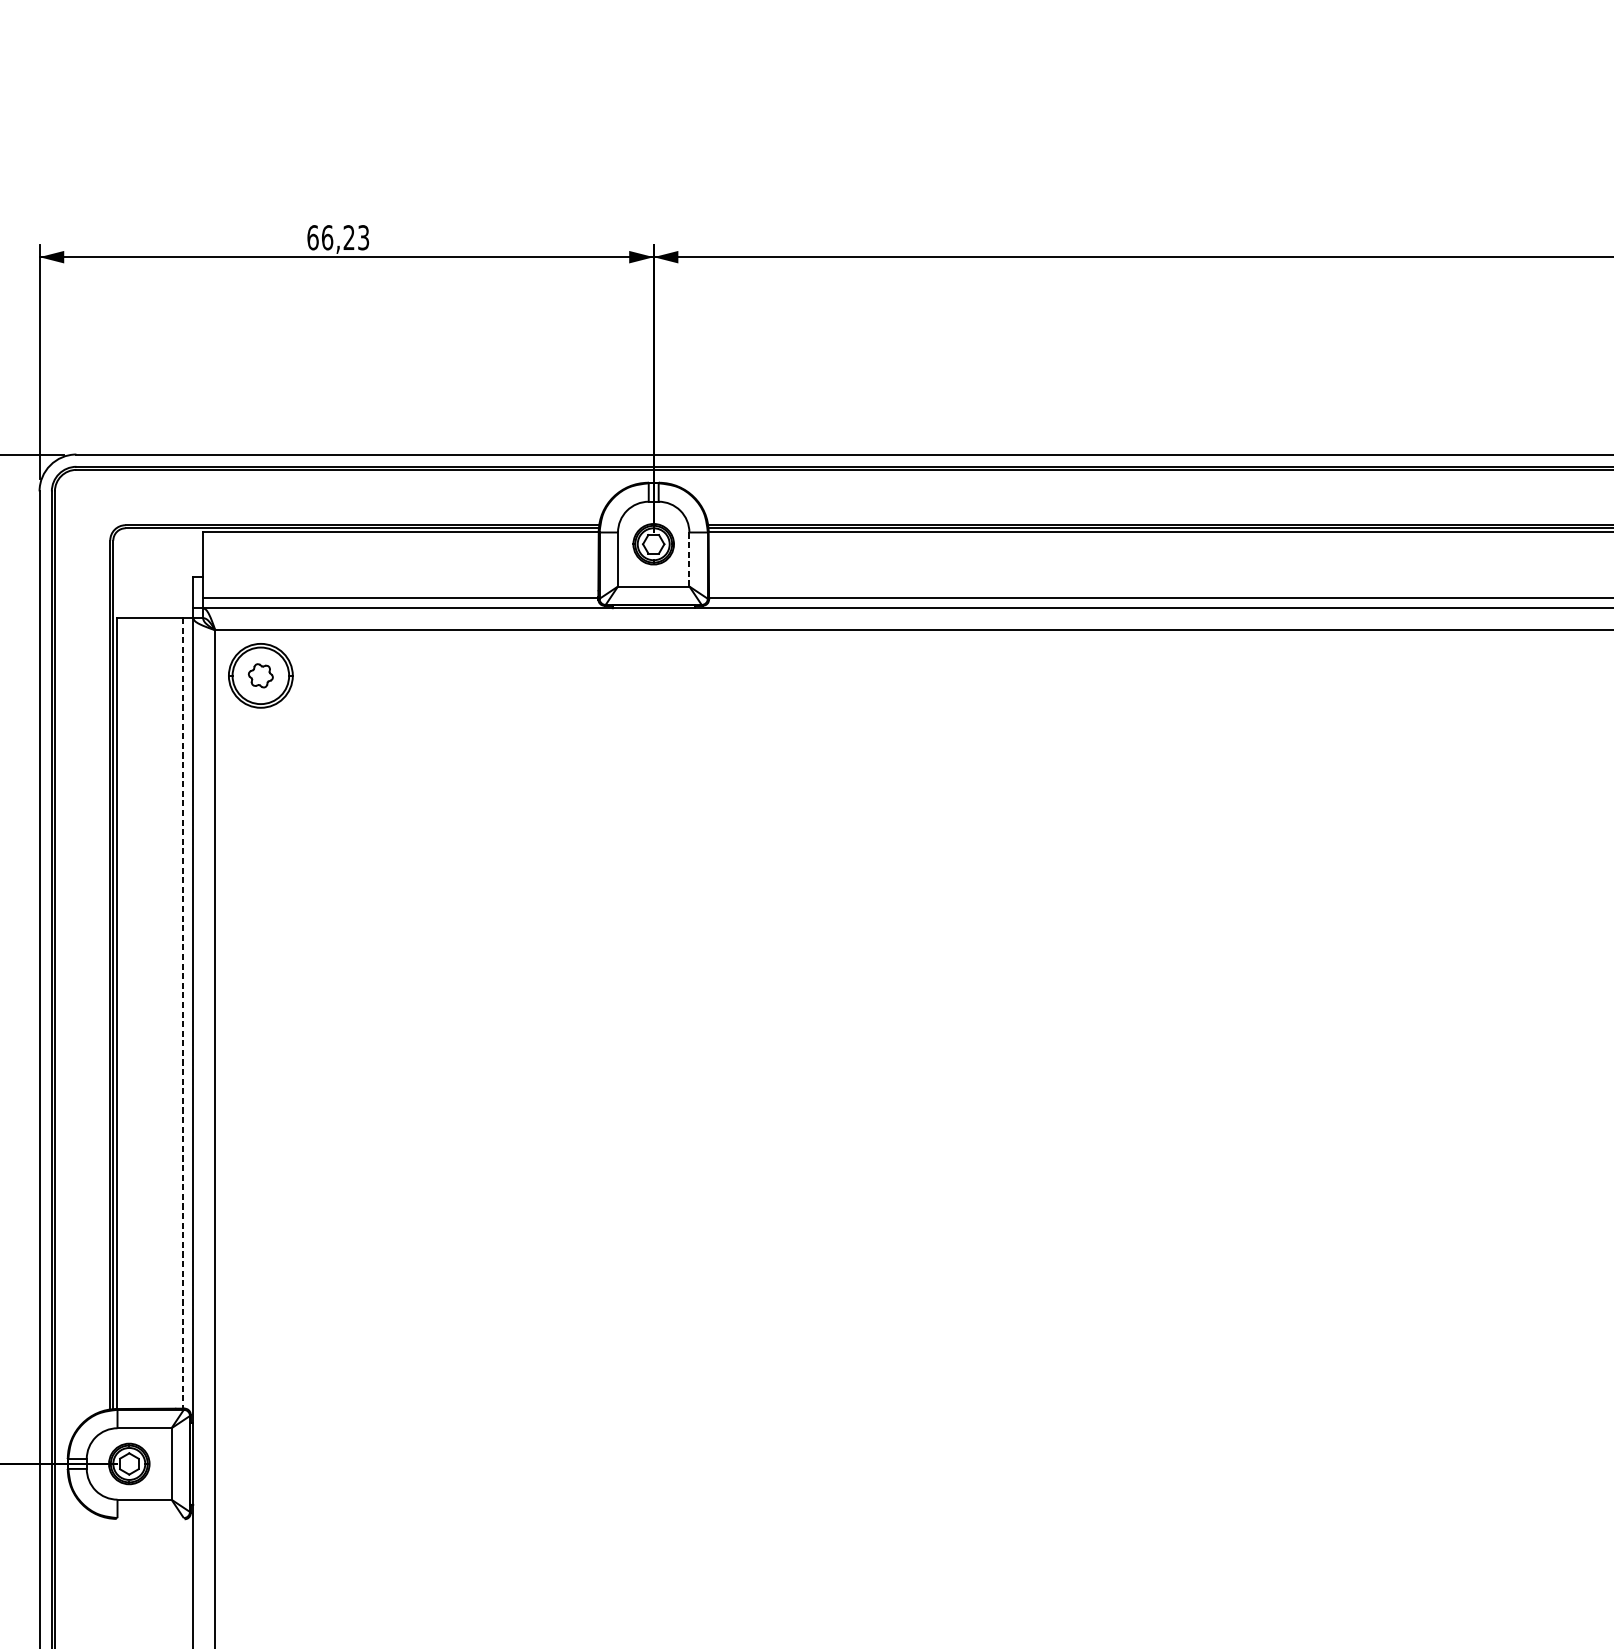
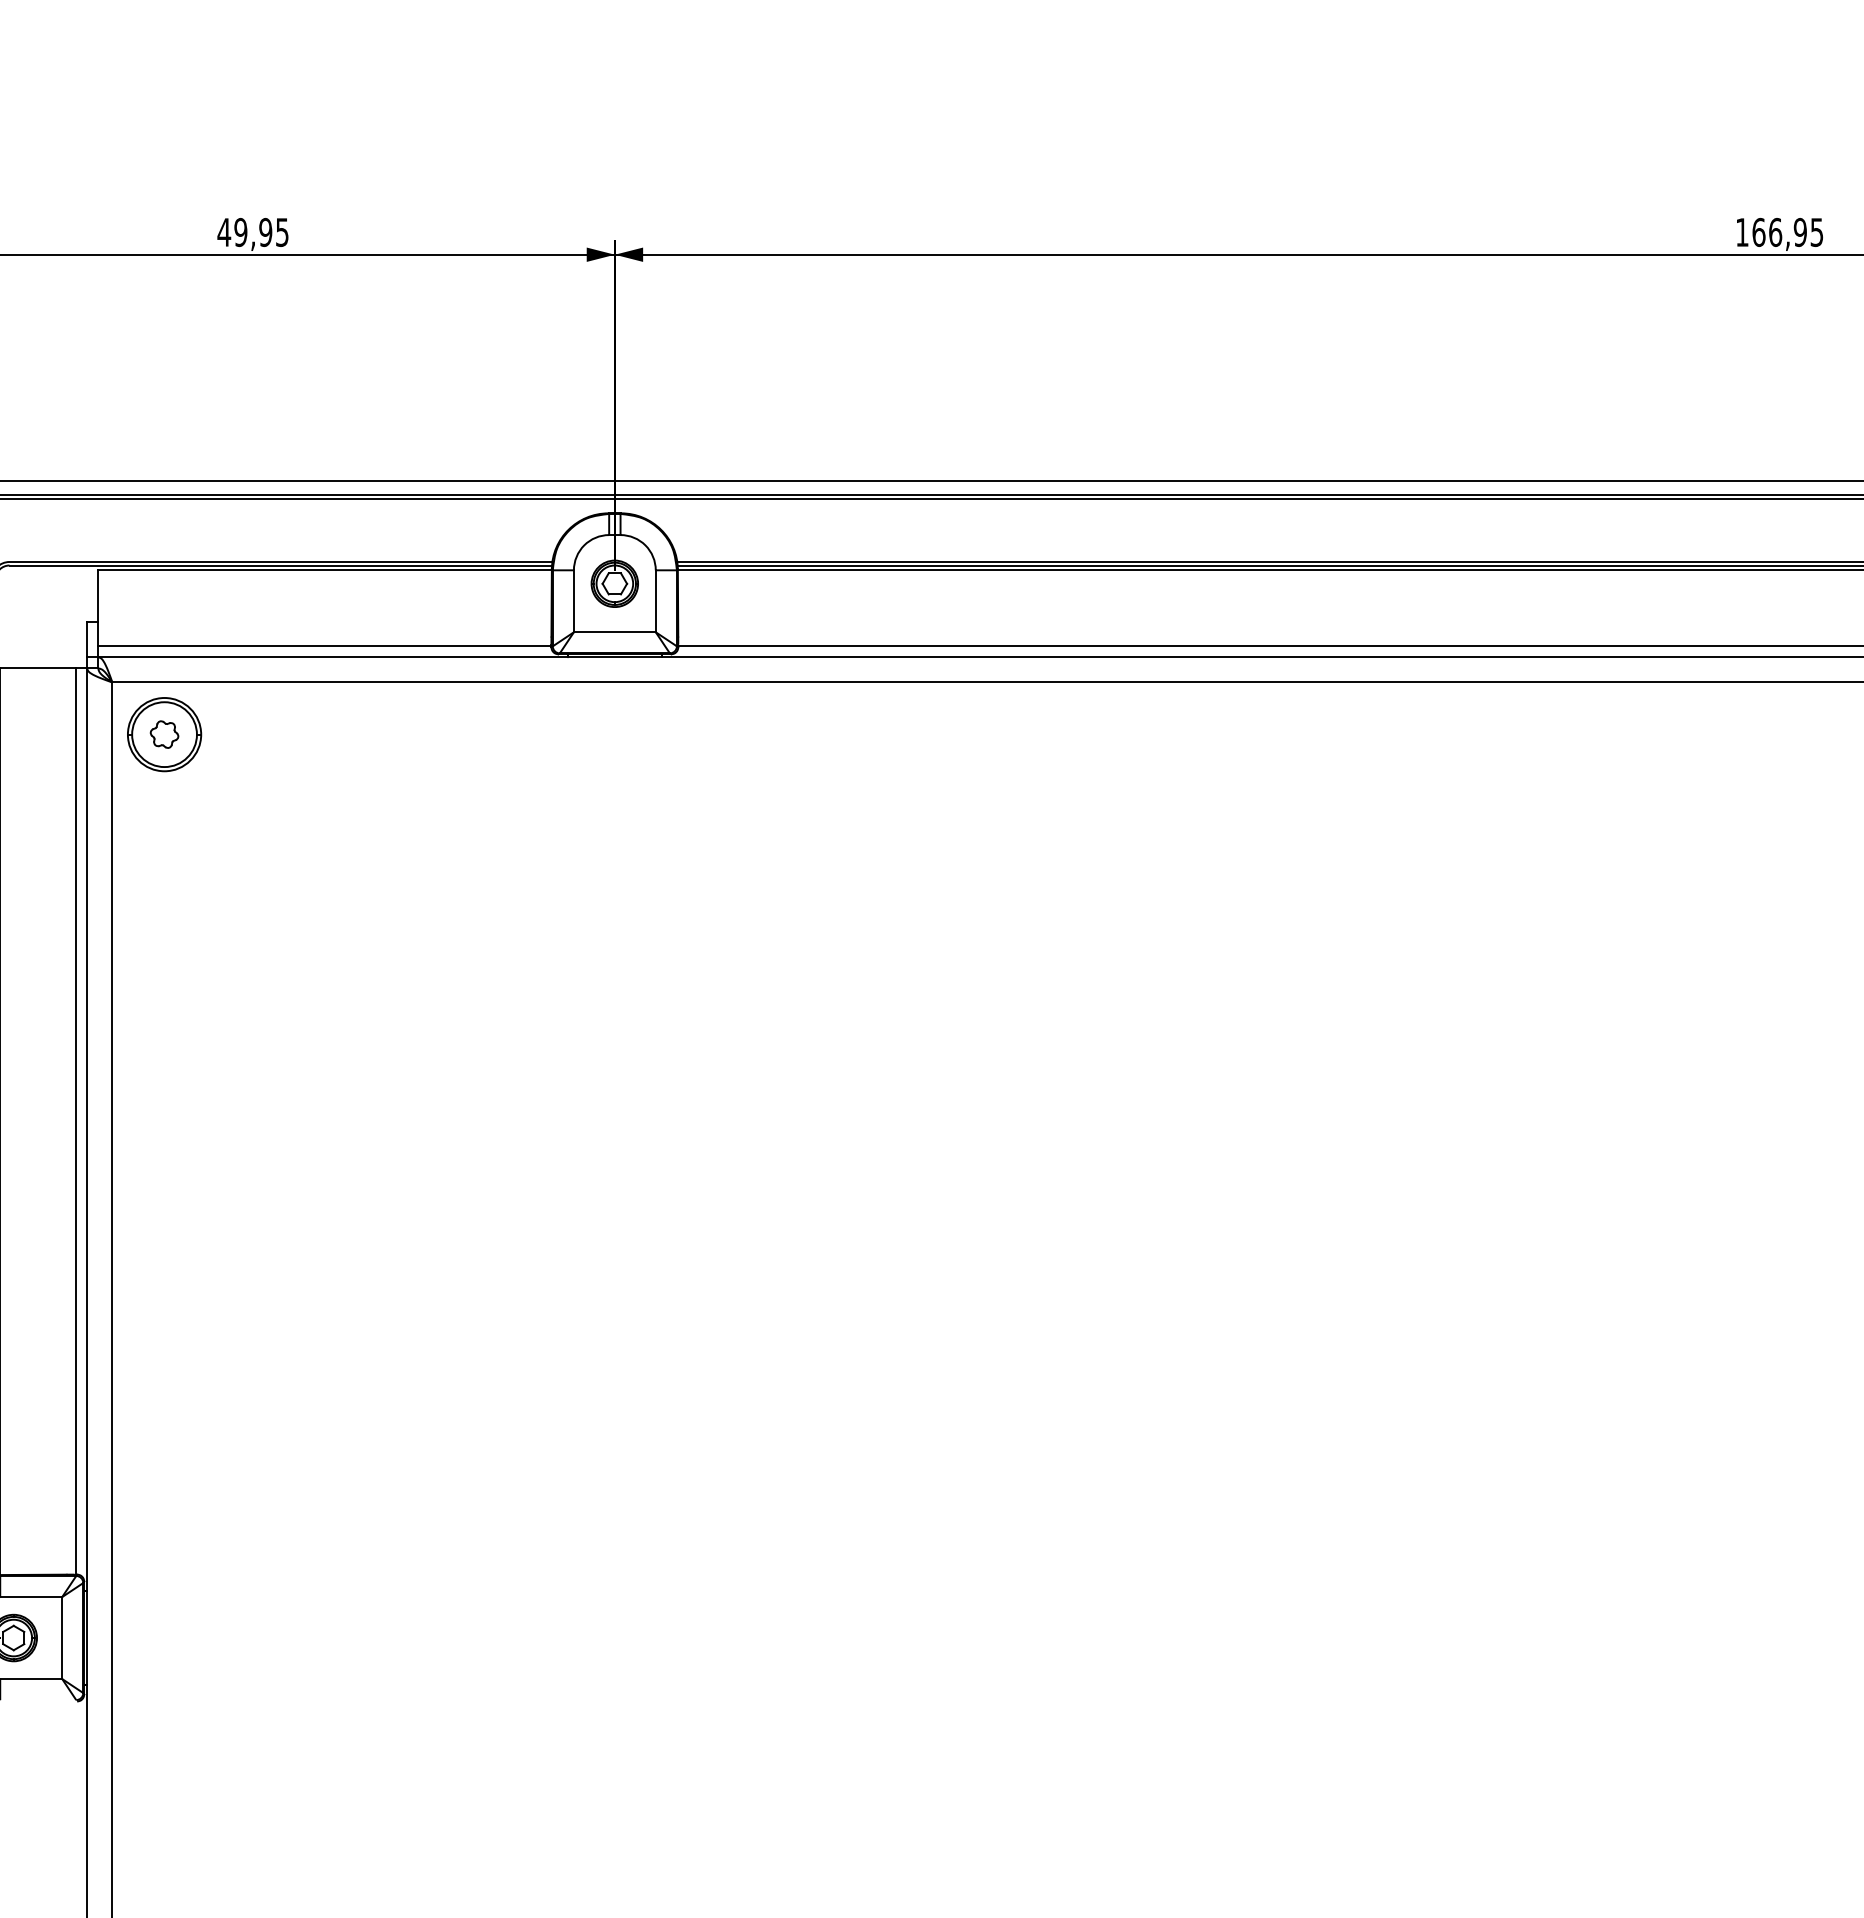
text: (337, 237) -> (252, 232), 66,23 -> 49,95
line: (689, 559) -> (655, 601), dashed -> solid
line: (183, 1014) -> (75, 1122), dashed -> solid

